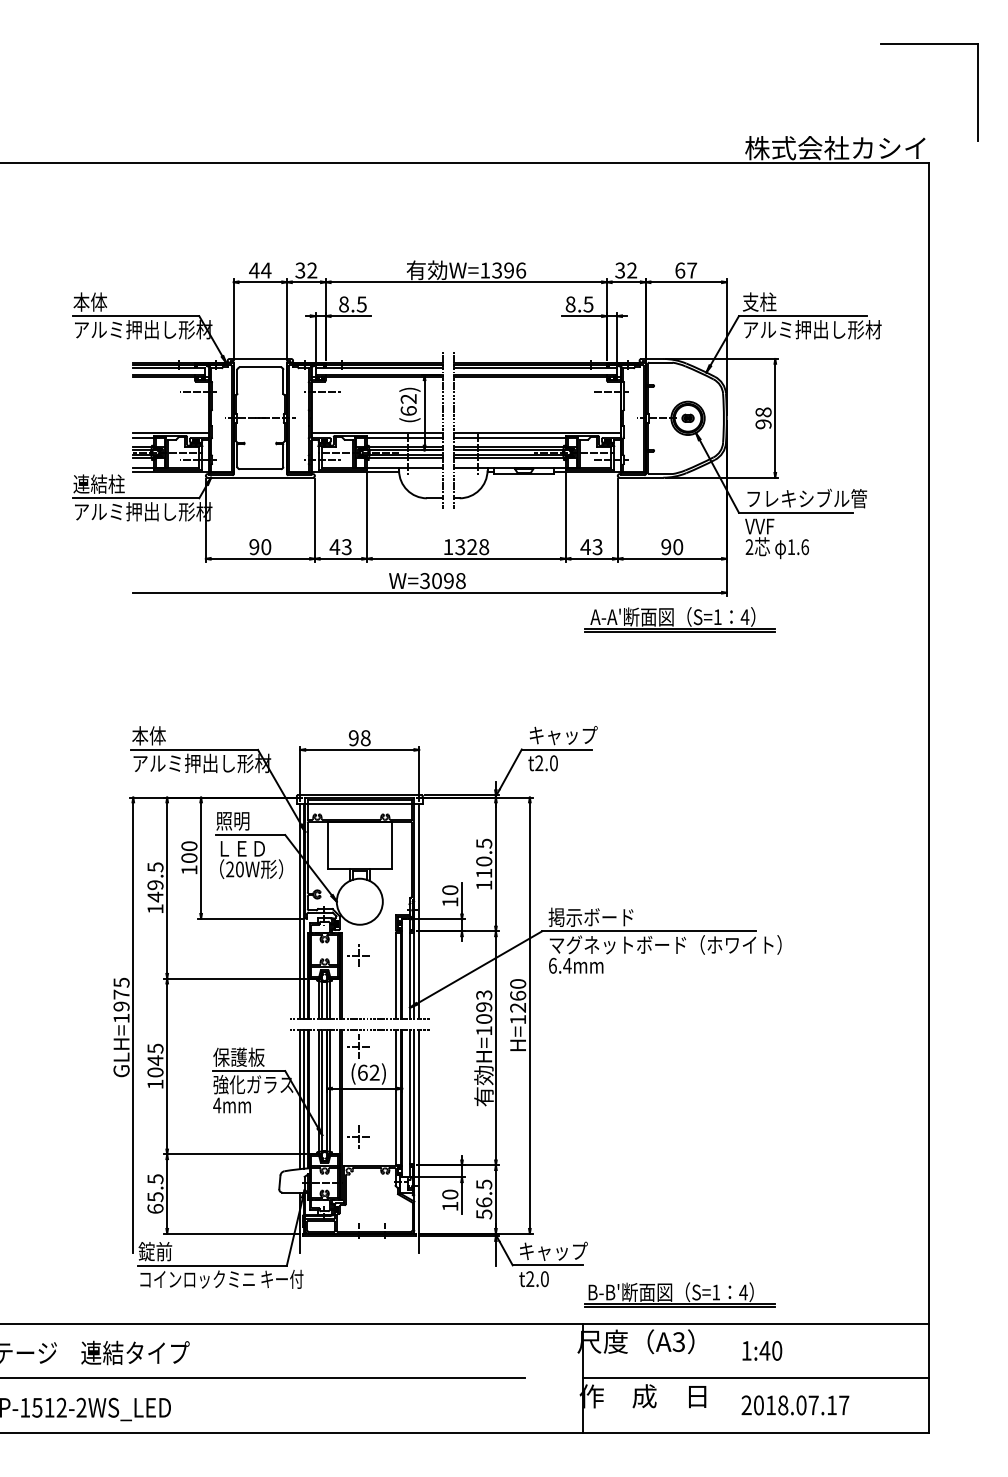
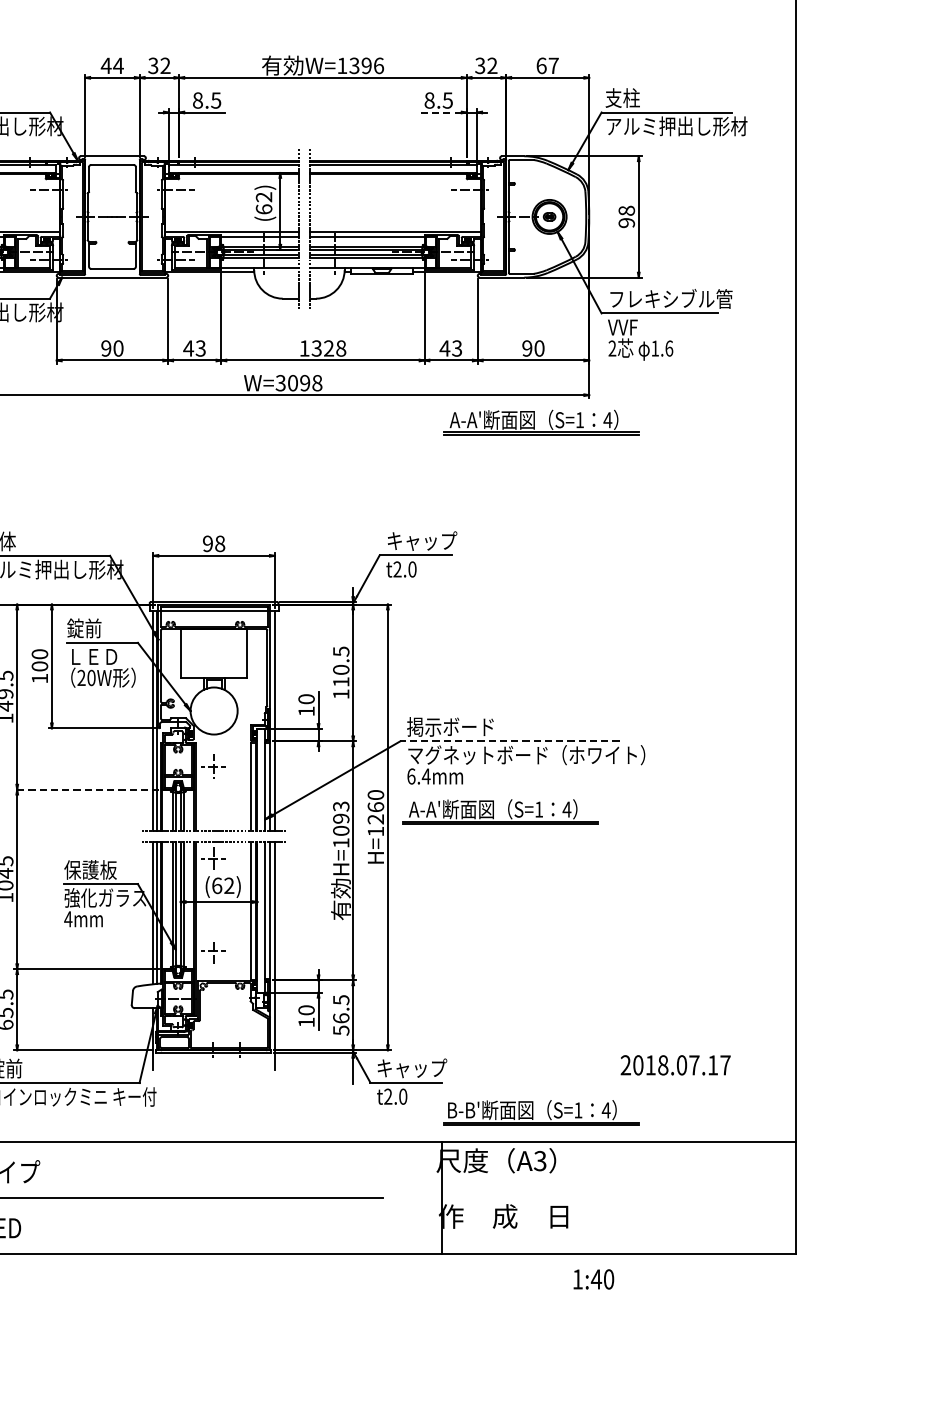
line: (582, 316) -> (441, 112), solid -> dashed
text: (232, 820) -> (83, 627), 照明 -> 錠前
line: (648, 931) -> (509, 741), solid -> dashed
line: (235, 978) -> (87, 789), solid -> dashed
part: (639, 1000) -> (499, 811), added
text: (762, 1350) -> (594, 1279), moved
line: (755, 1378) -> (618, 1198), removed
text: (795, 1405) -> (675, 1065), moved

